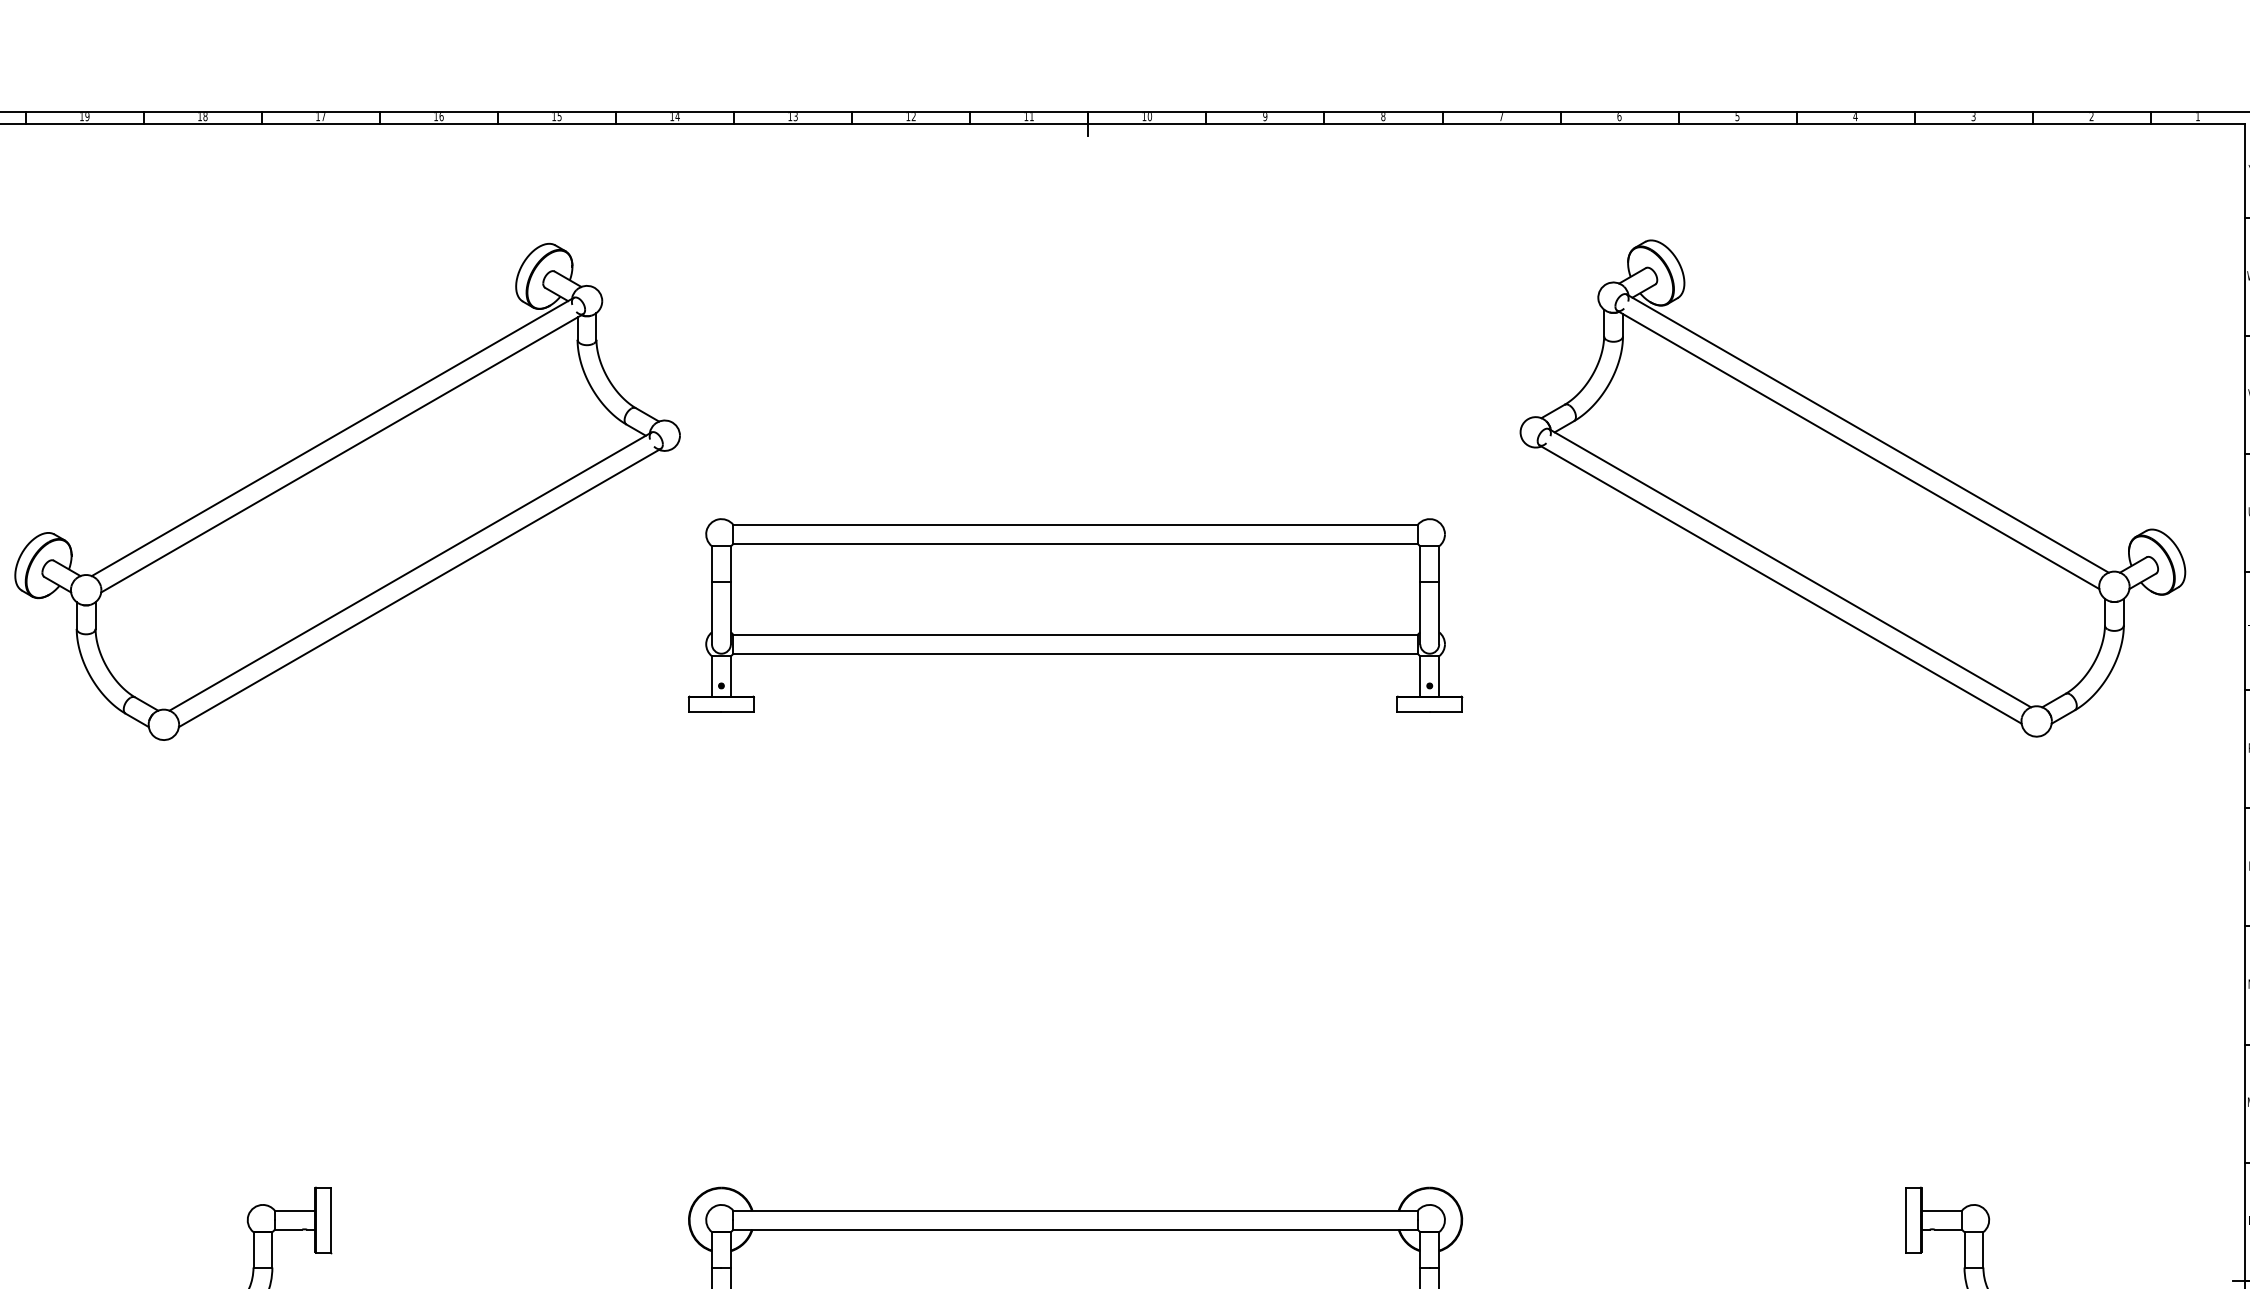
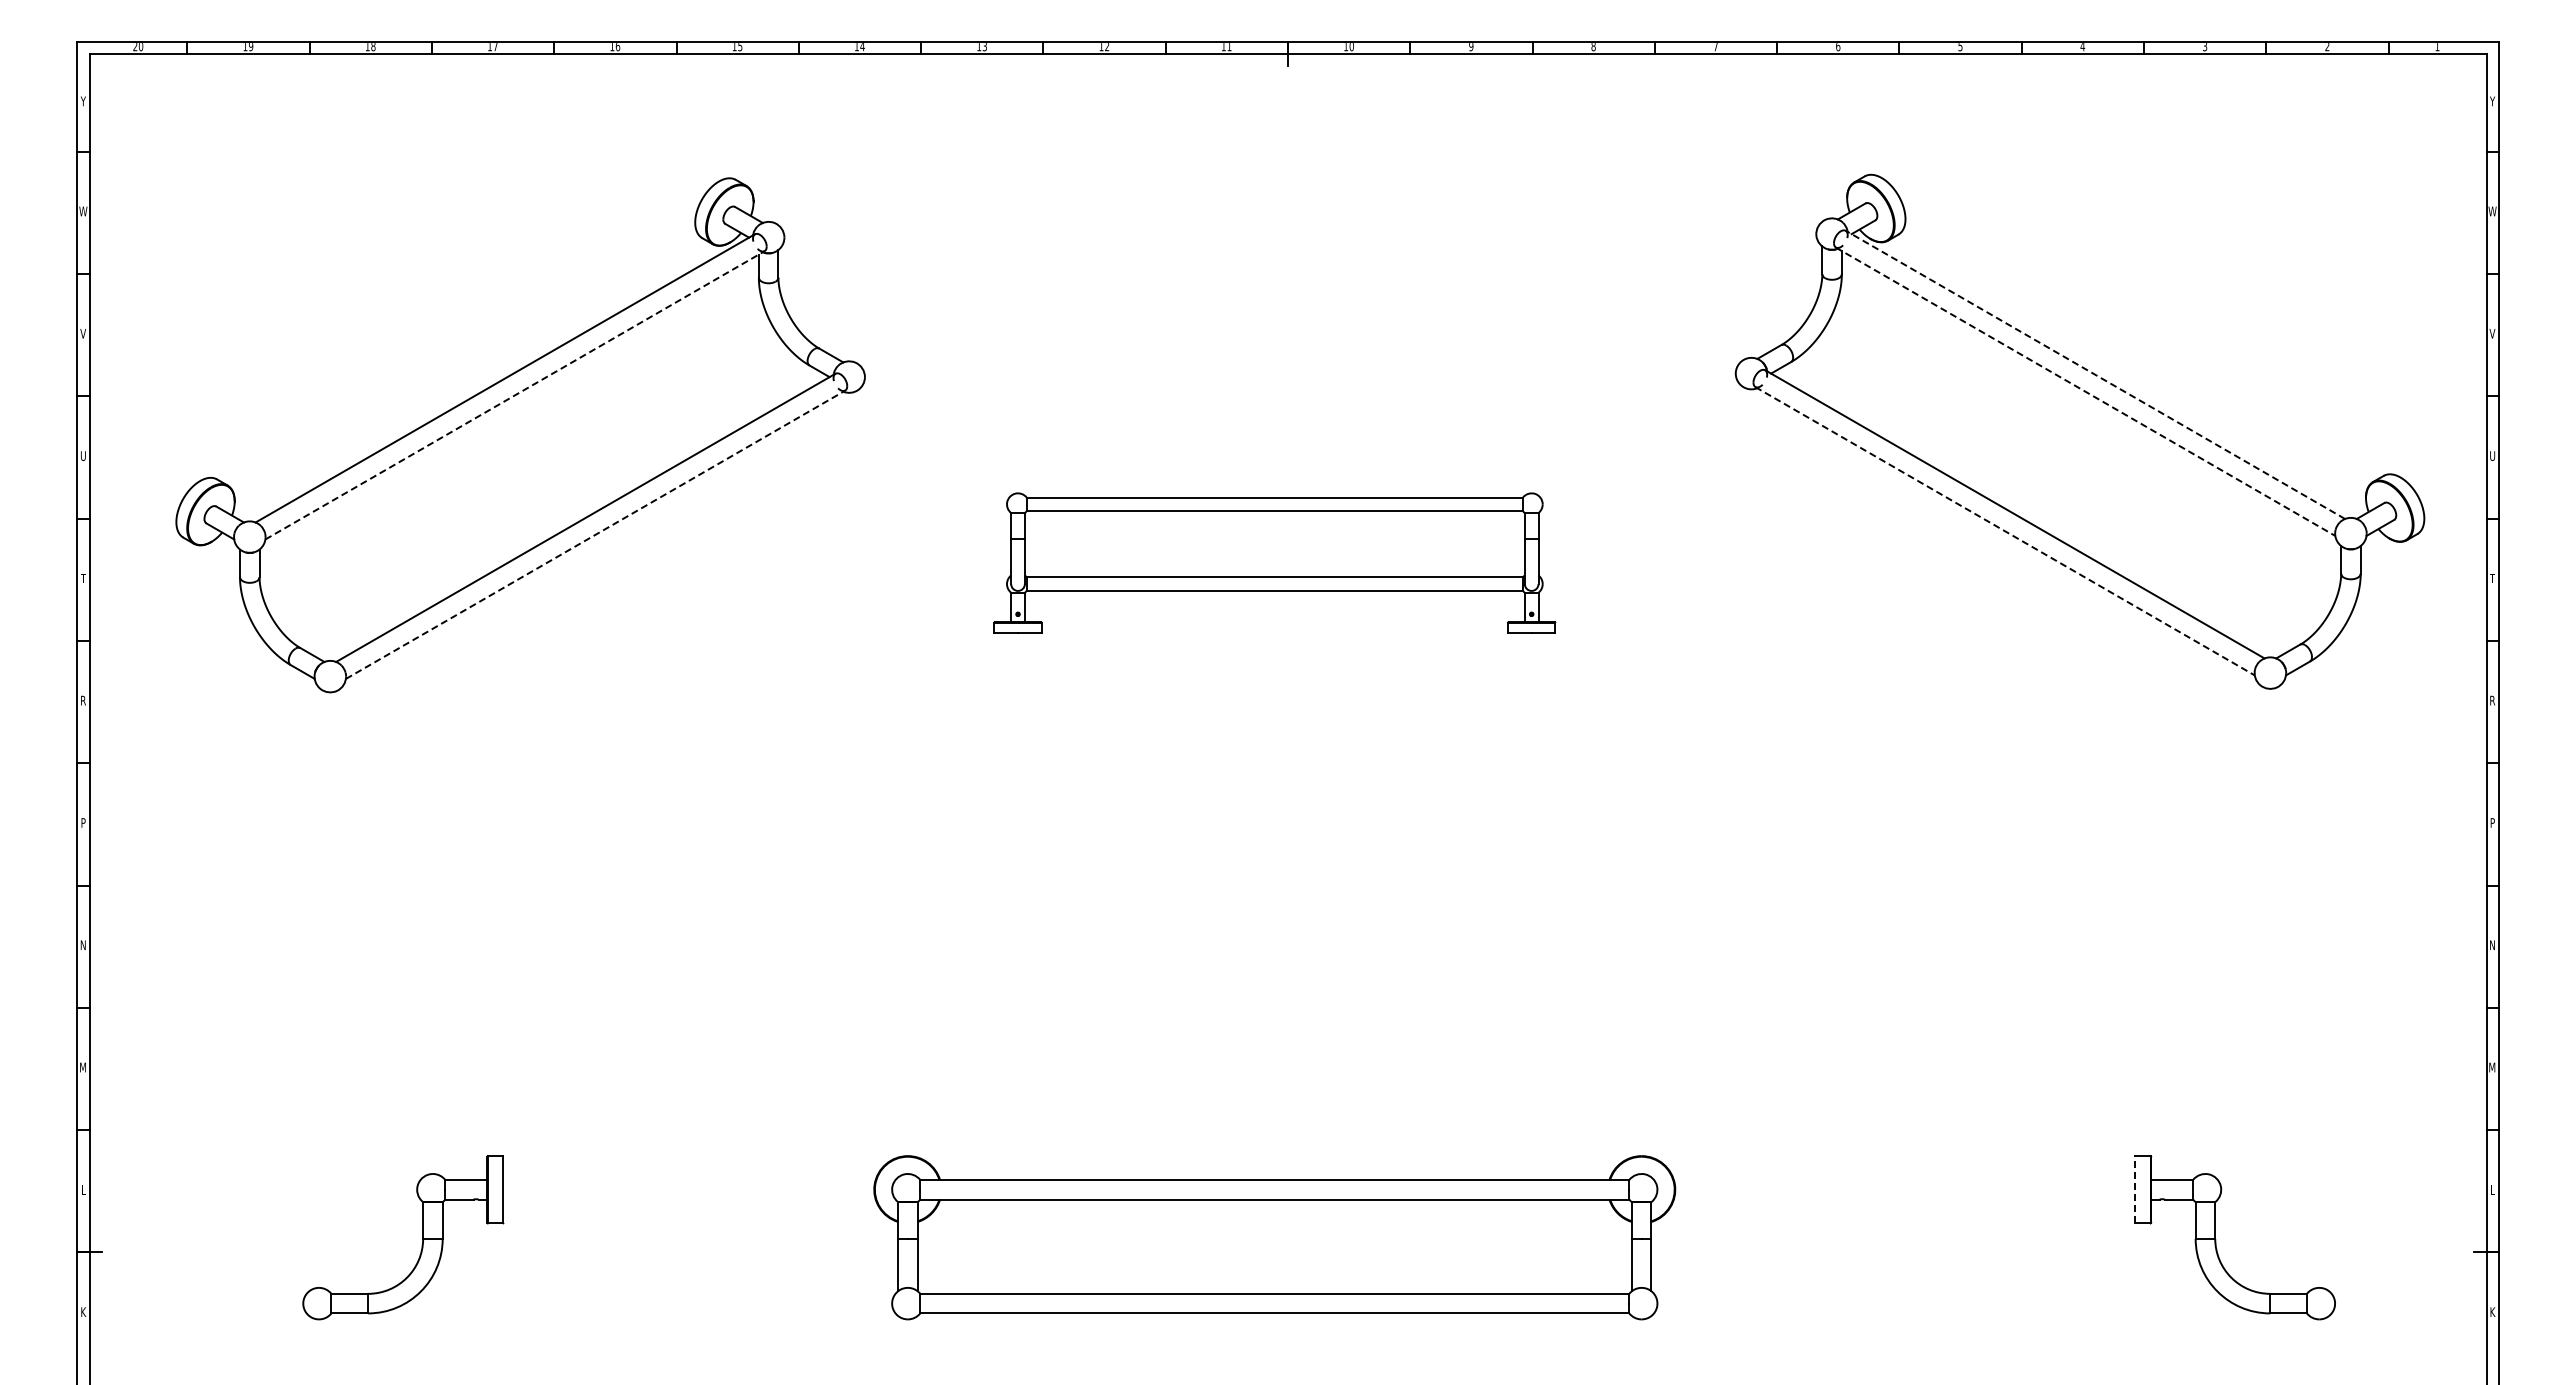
line: (1866, 433) -> (2094, 374), solid -> dashed
line: (1859, 450) -> (2086, 392), solid -> dashed
line: (342, 453) -> (515, 395), solid -> dashed
line: (1780, 584) -> (2005, 531), solid -> dashed
line: (420, 587) -> (596, 534), solid -> dashed
part: (1075, 614) -> (1274, 562), size x0.7
line: (1906, 1219) -> (2135, 1189), solid -> dashed

